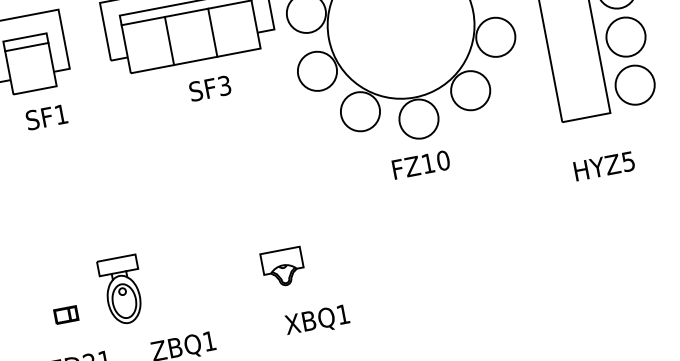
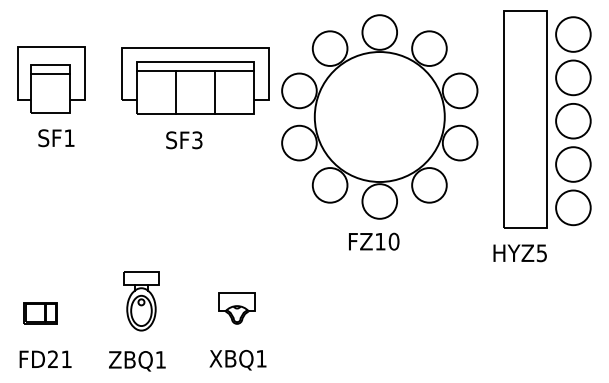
text: (210, 88) -> (184, 140), moved
text: (603, 166) -> (519, 253), moved
part: (122, 290) -> (141, 301), moved
part: (66, 315) -> (40, 313), size x1.67
text: (316, 320) -> (237, 359), moved

